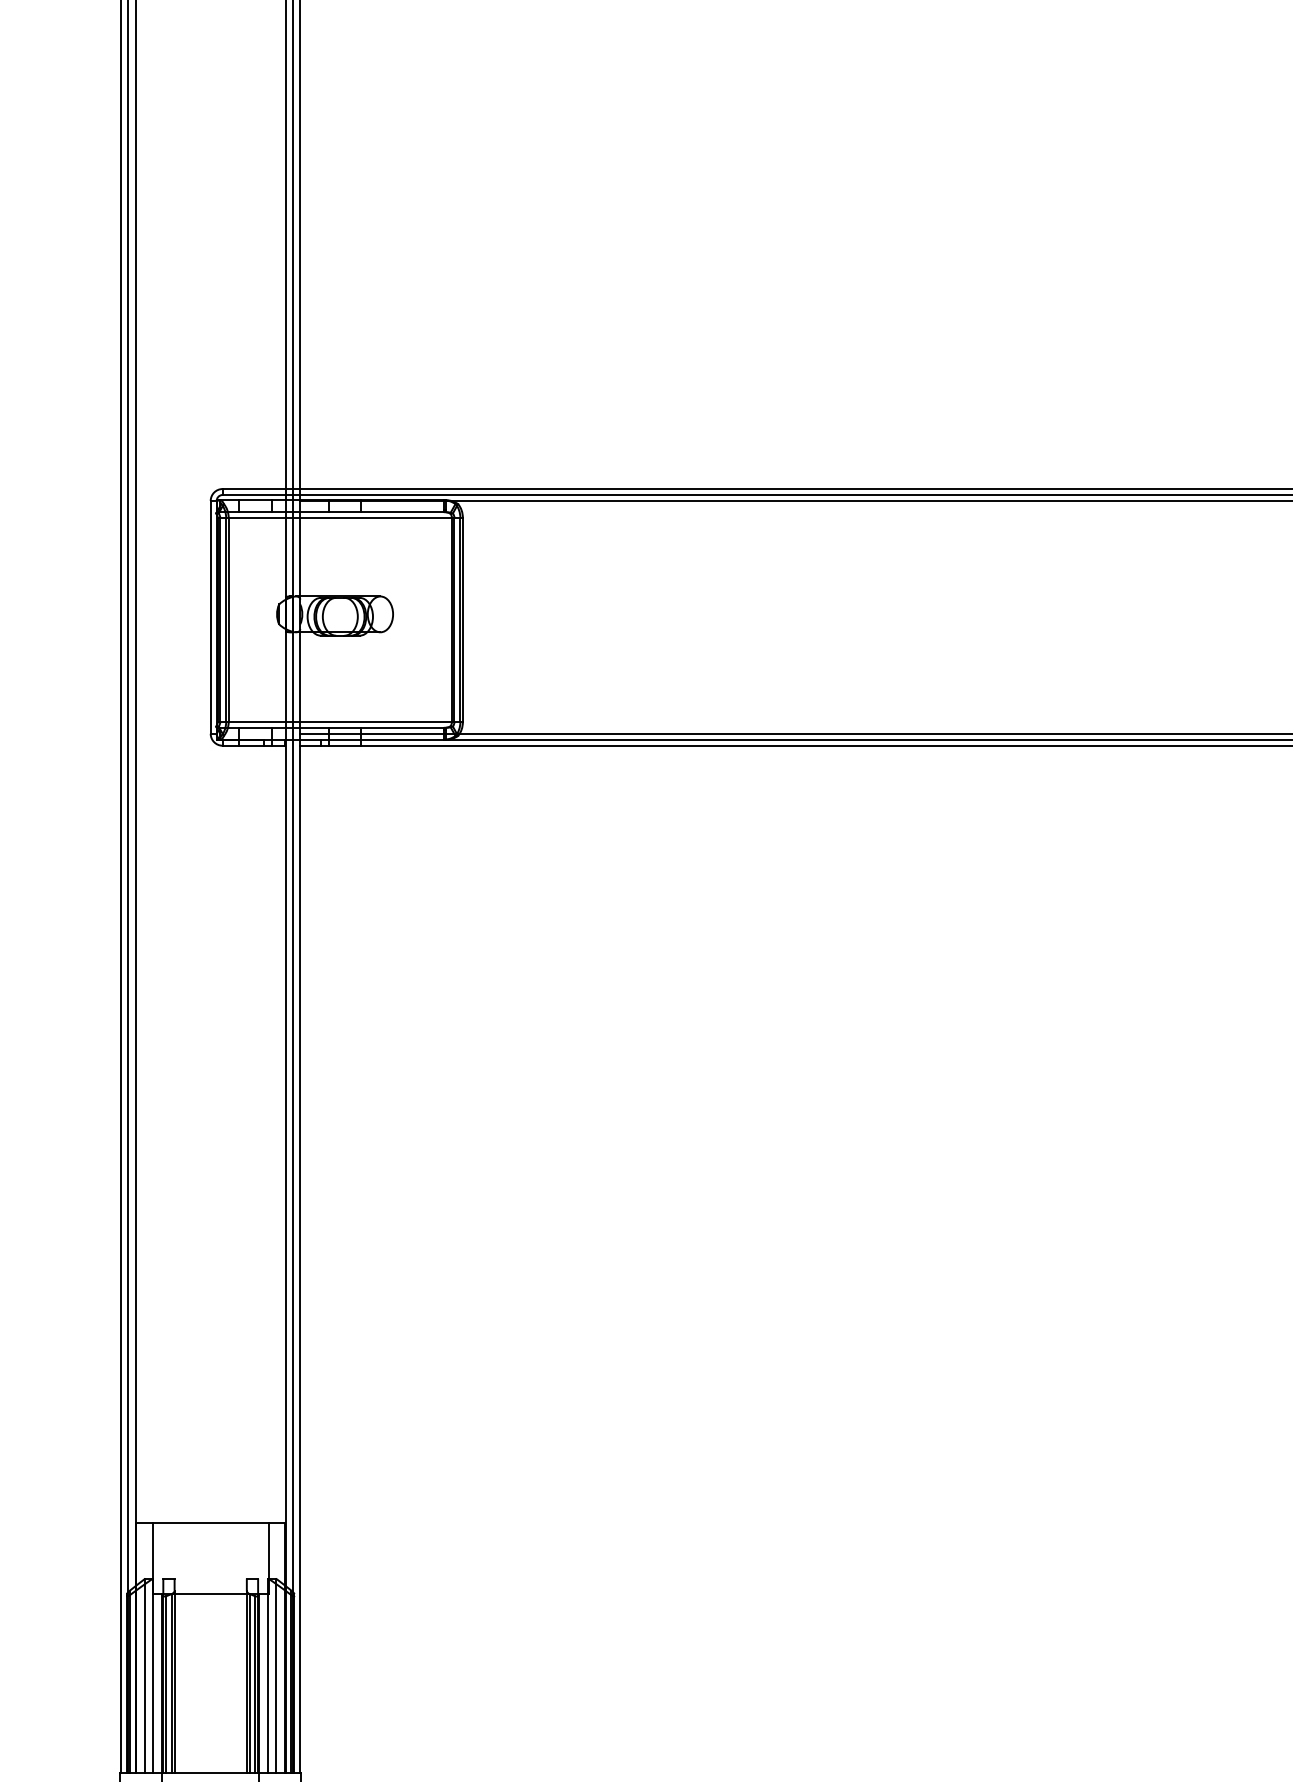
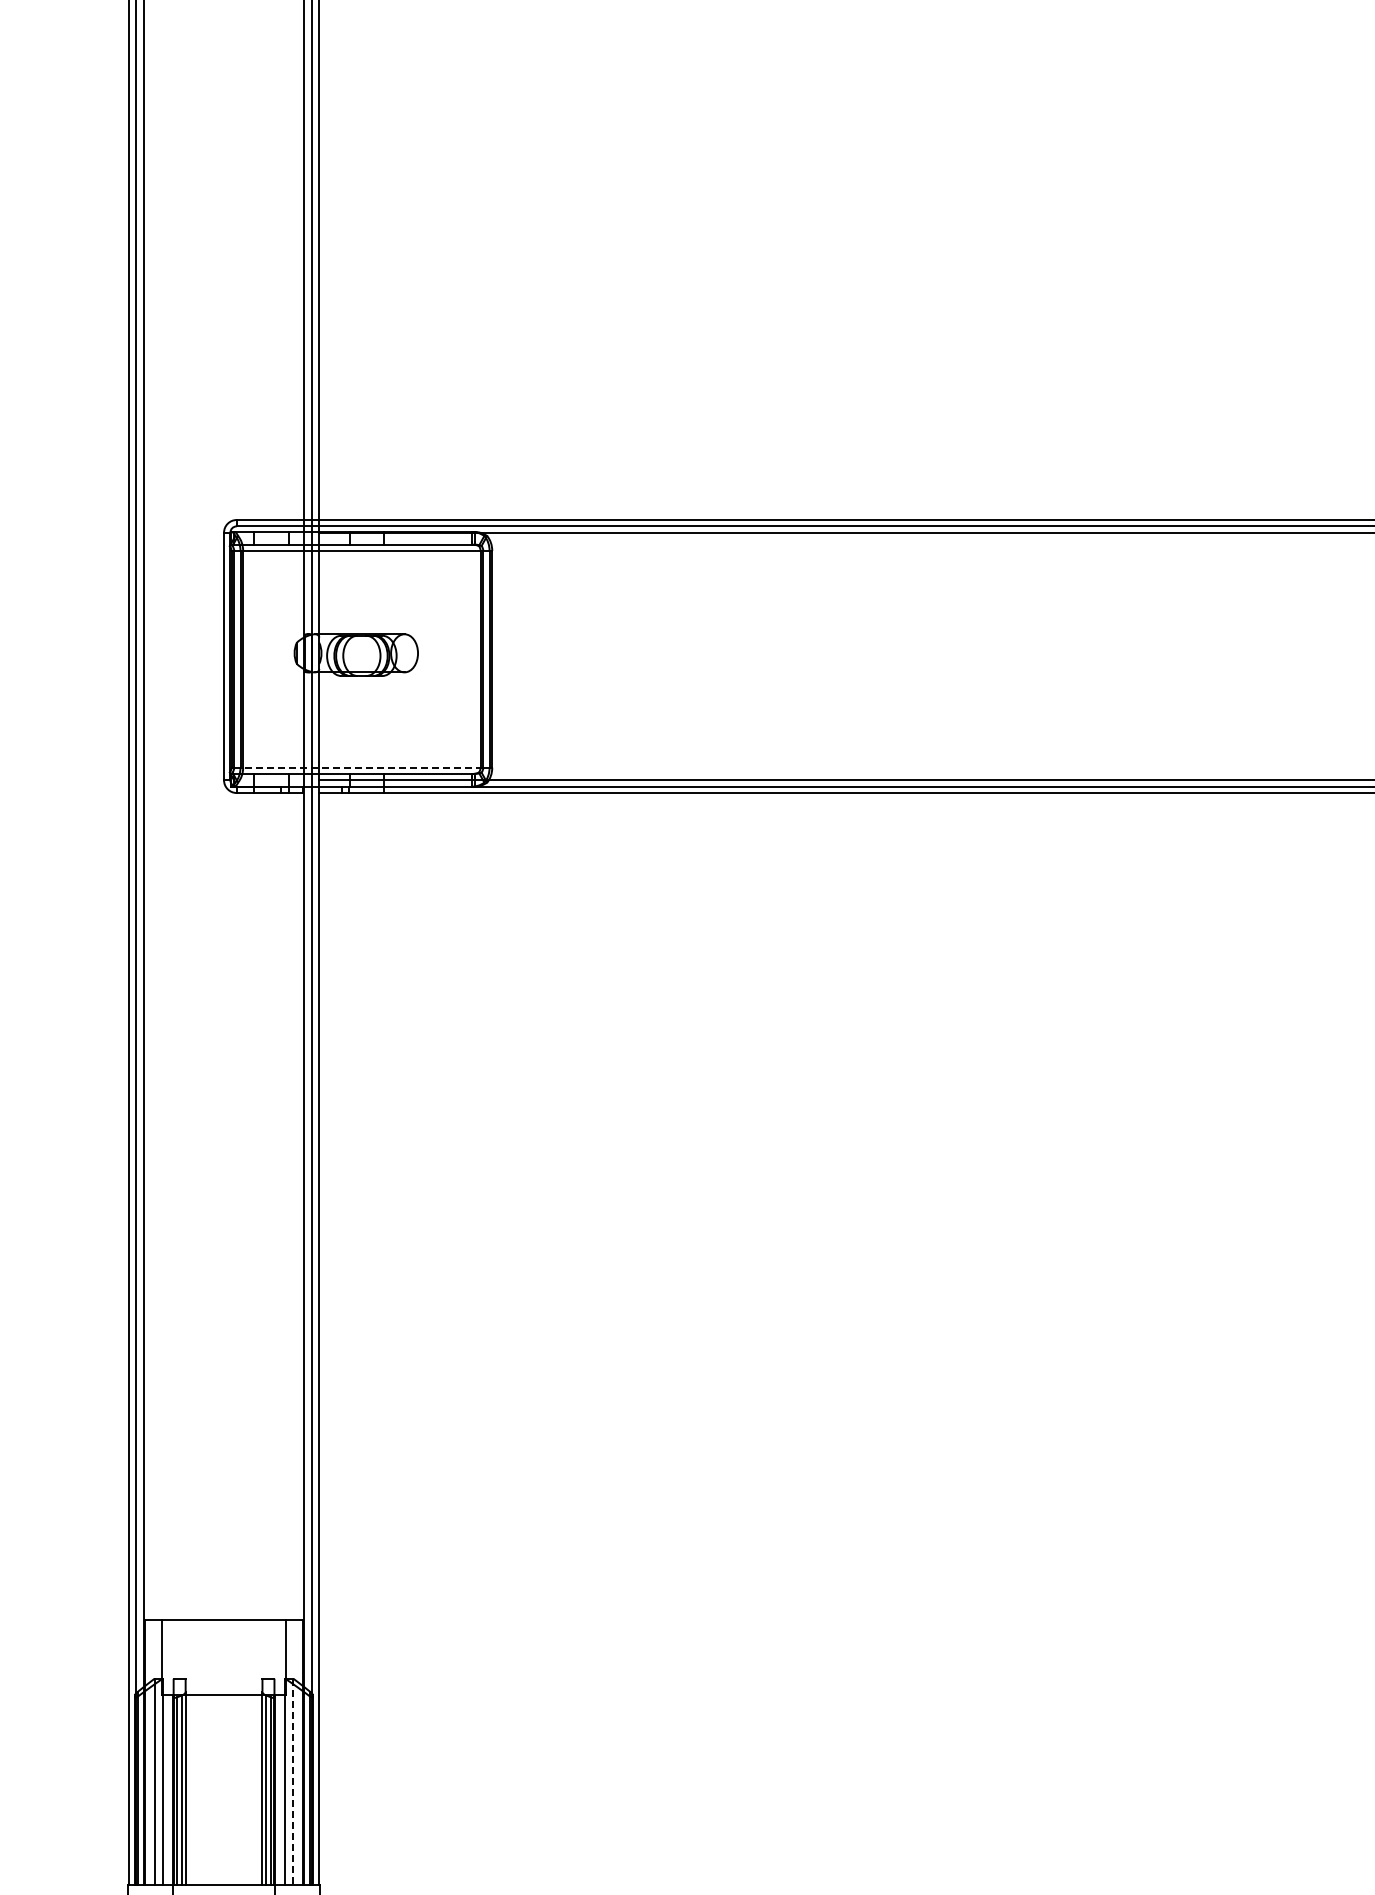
line: (337, 721) -> (358, 767), solid -> dashed
line: (276, 1676) -> (293, 1782), solid -> dashed

